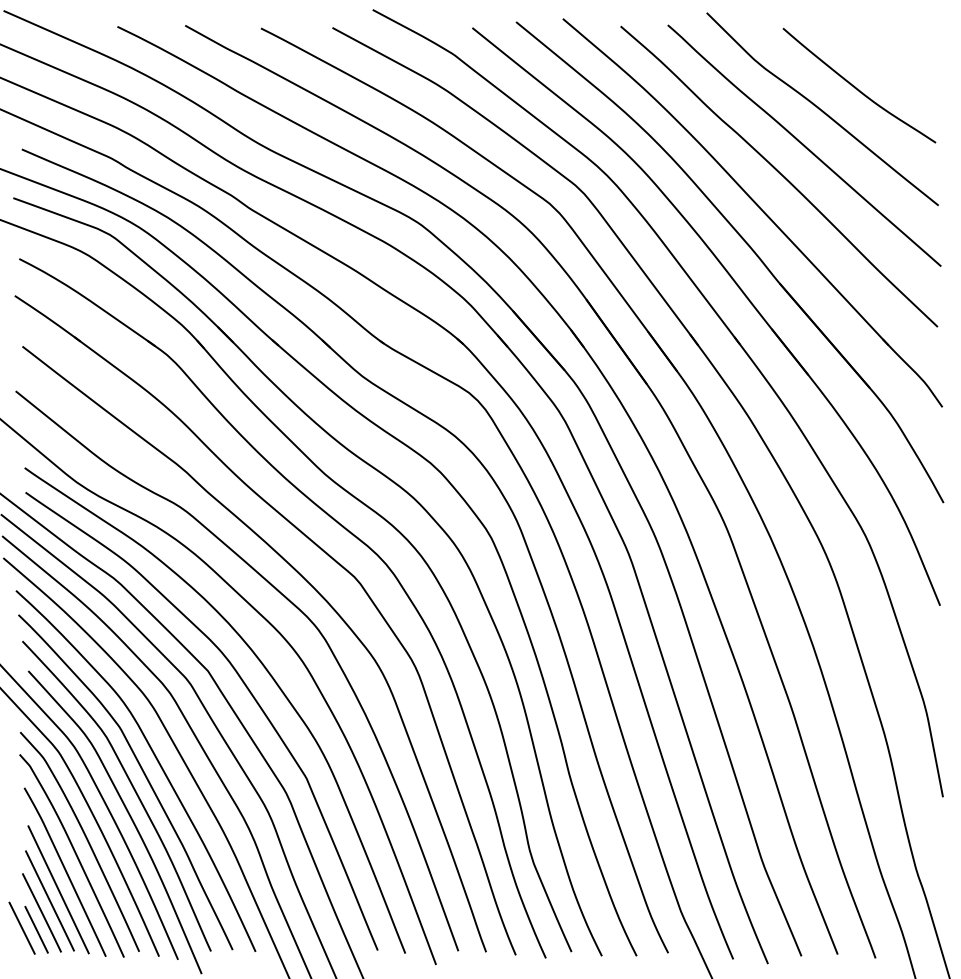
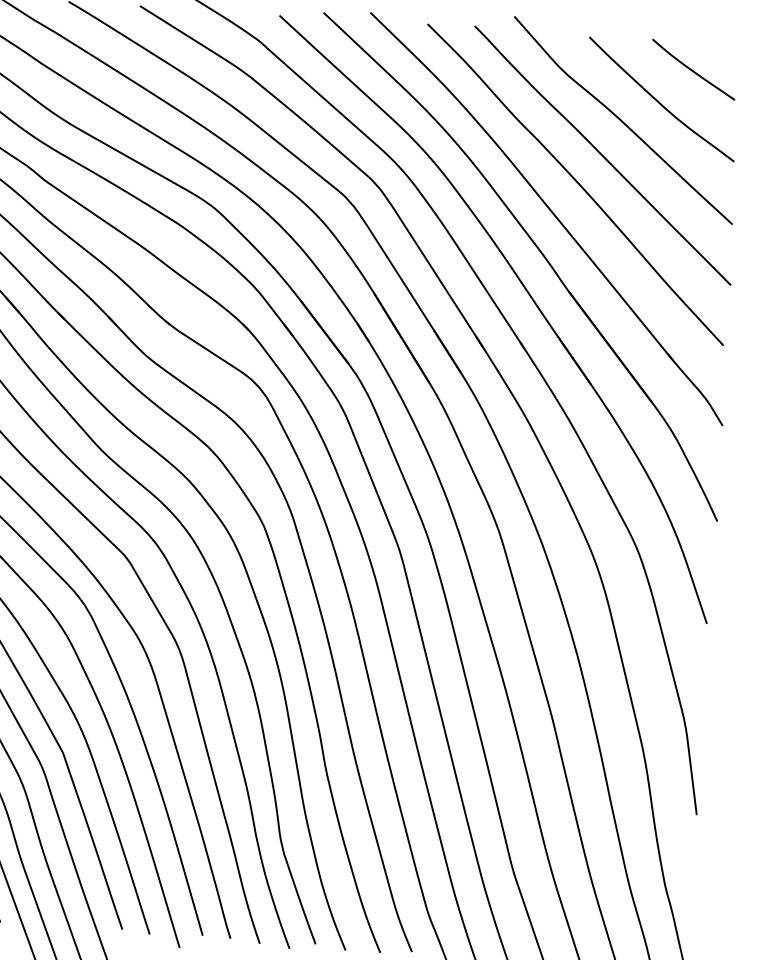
curve: (887, 53) -> (691, 69), added

